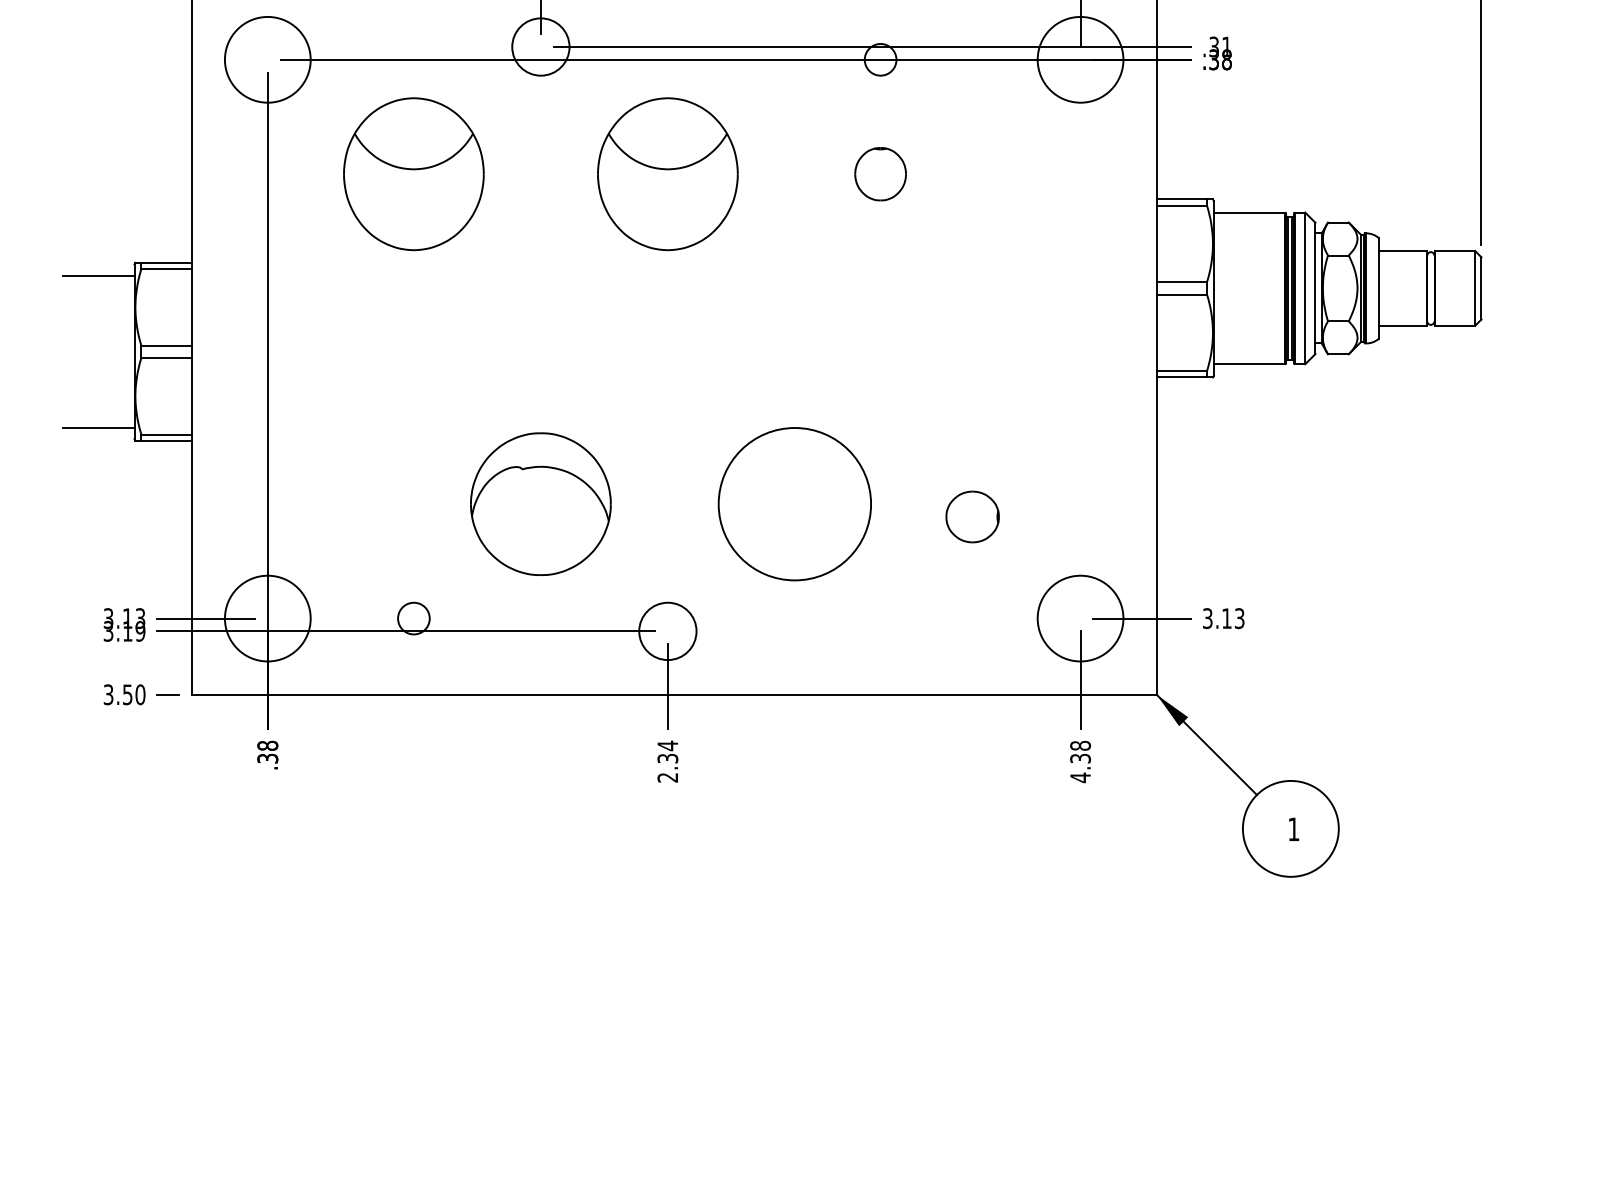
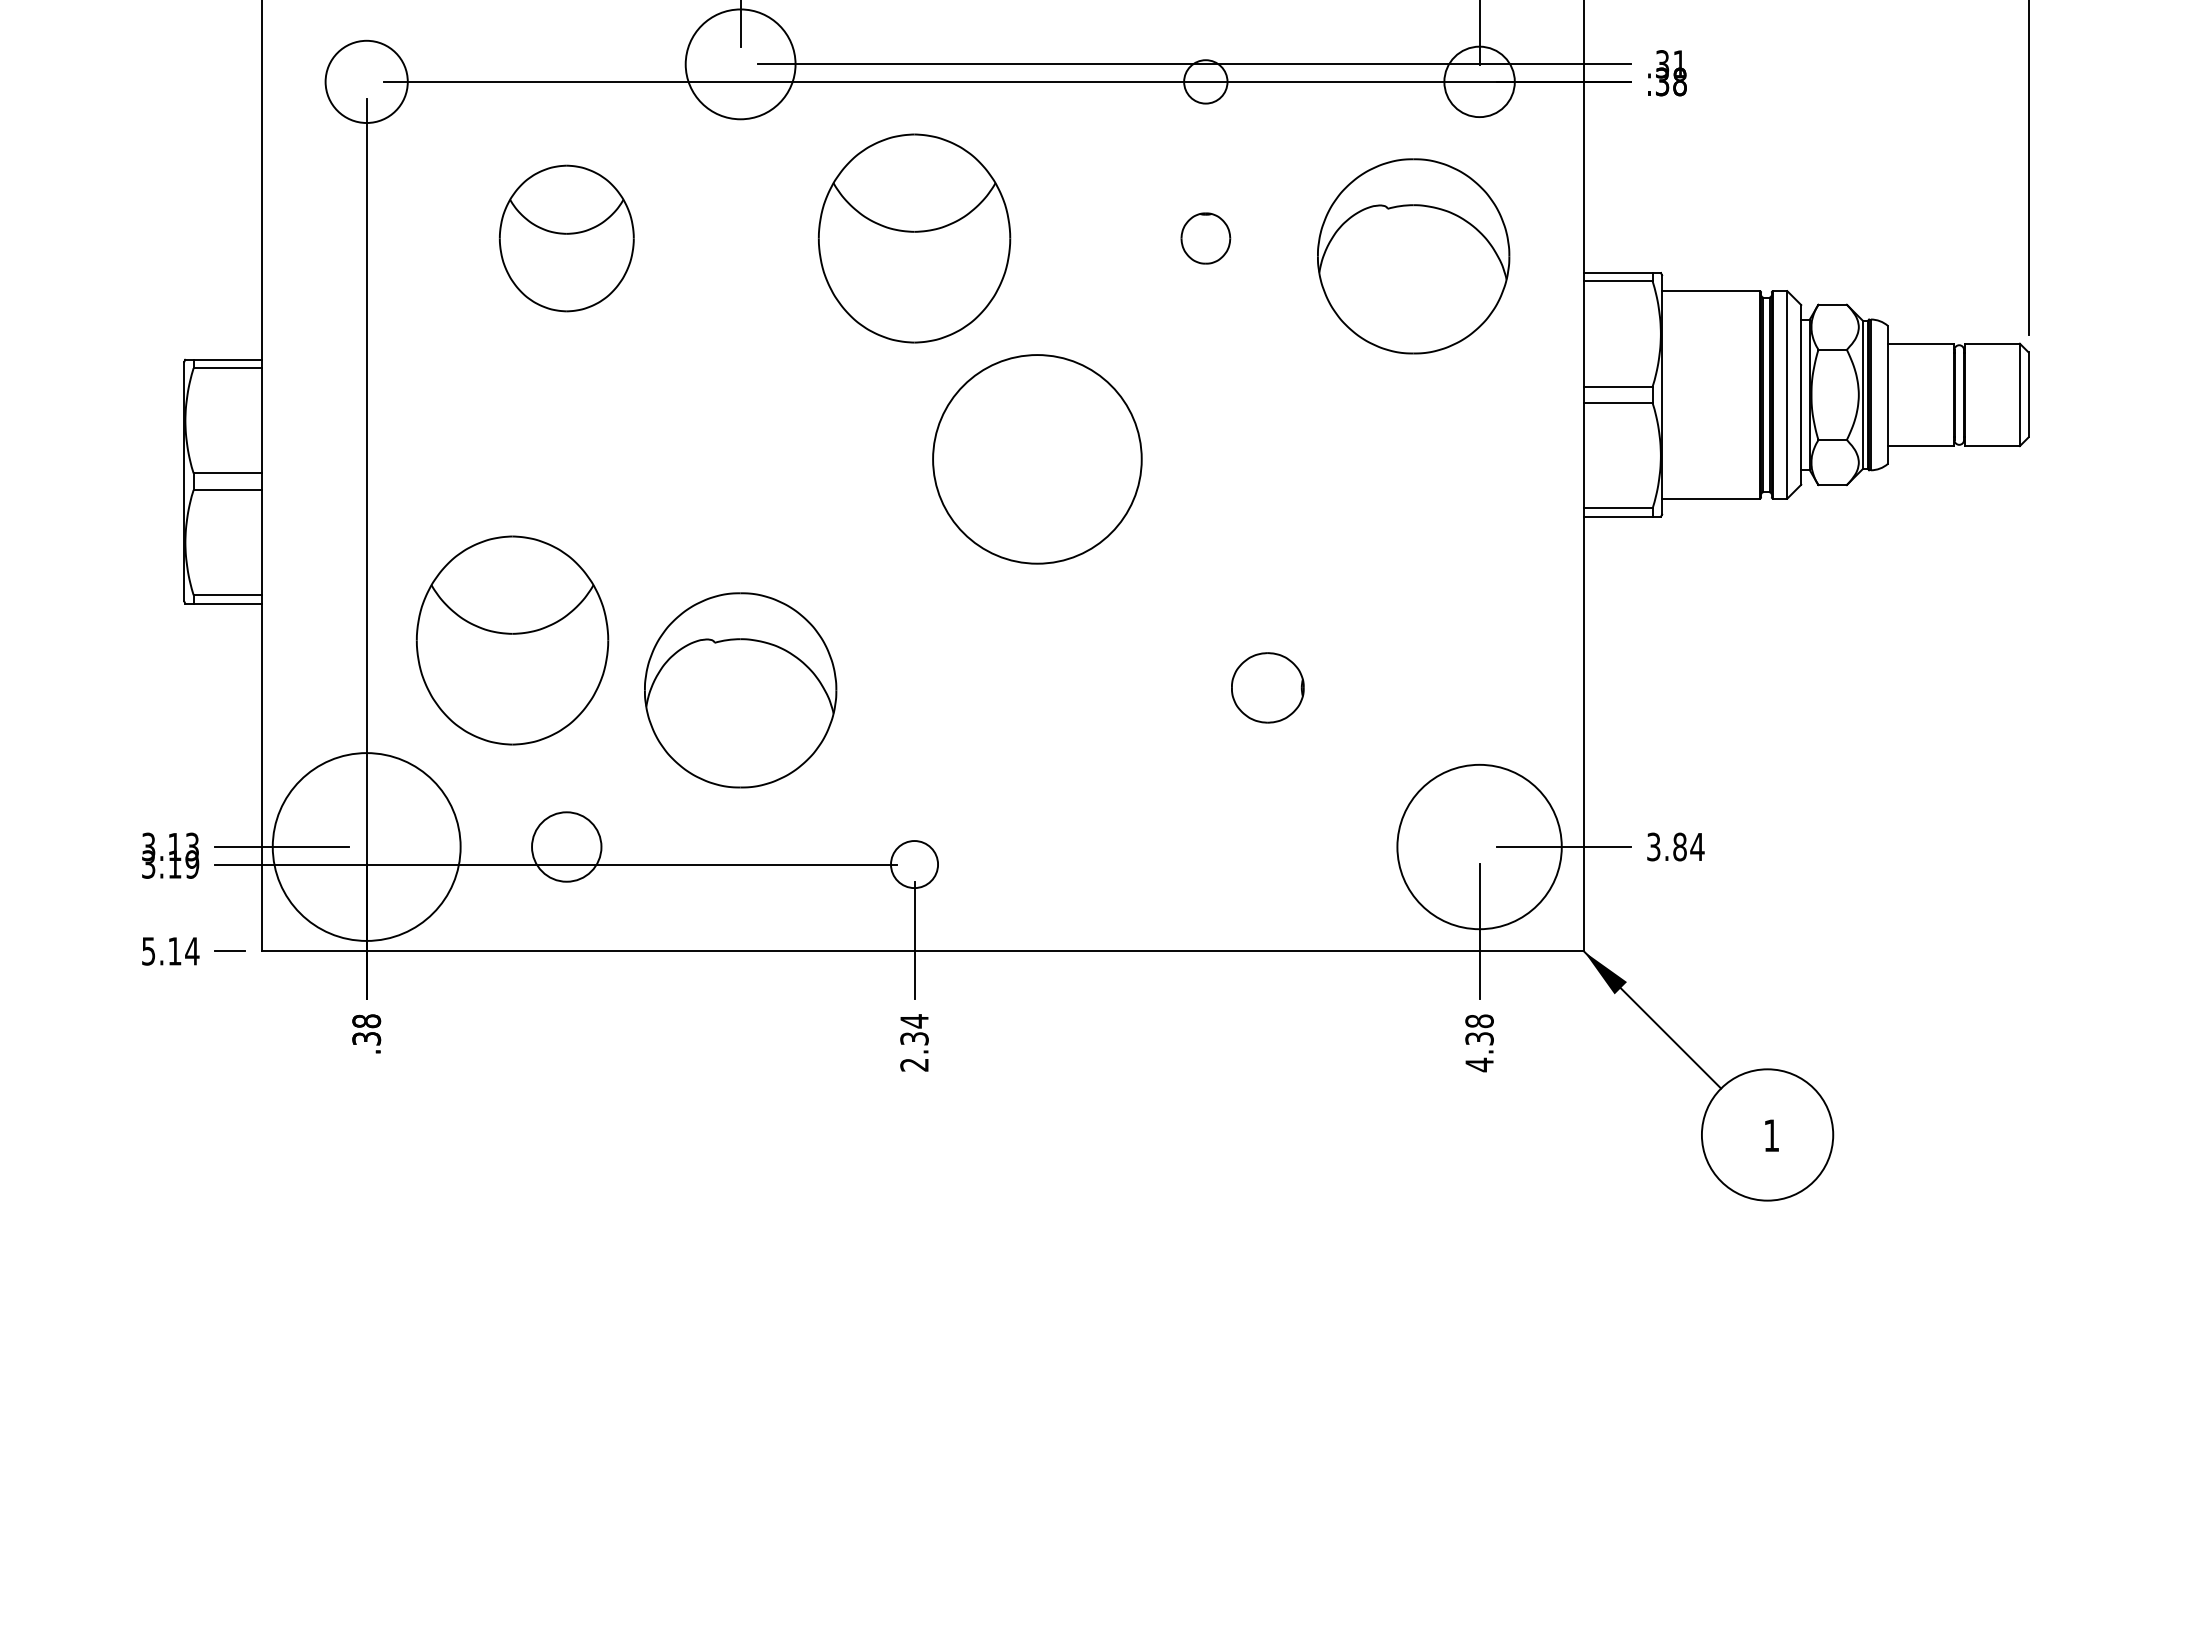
circle: (540, 47) -> (740, 64), size x1.4
circle: (267, 59) -> (366, 81), size x0.7
circle: (1080, 59) -> (1479, 81), size x0.6
part: (413, 174) -> (566, 238), size x0.7
part: (880, 174) -> (1205, 238), size x0.7
part: (1032, 187) -> (1413, 256), added
line: (98, 275) -> (135, 377), removed
line: (98, 427) -> (135, 585), removed
part: (374, 467) -> (512, 640), added
circle: (794, 504) -> (1037, 459), moved
part: (972, 516) -> (1267, 687), moved
circle: (267, 618) -> (366, 846), size x1.6
circle: (413, 618) -> (566, 846), size x1.6
circle: (1080, 618) -> (1479, 846), size x1.4
text: (1233, 618) -> (1688, 846), 3.13 -> 3.84
circle: (667, 631) -> (914, 864), size x0.6
text: (124, 694) -> (170, 951), 3.50 -> 5.14

